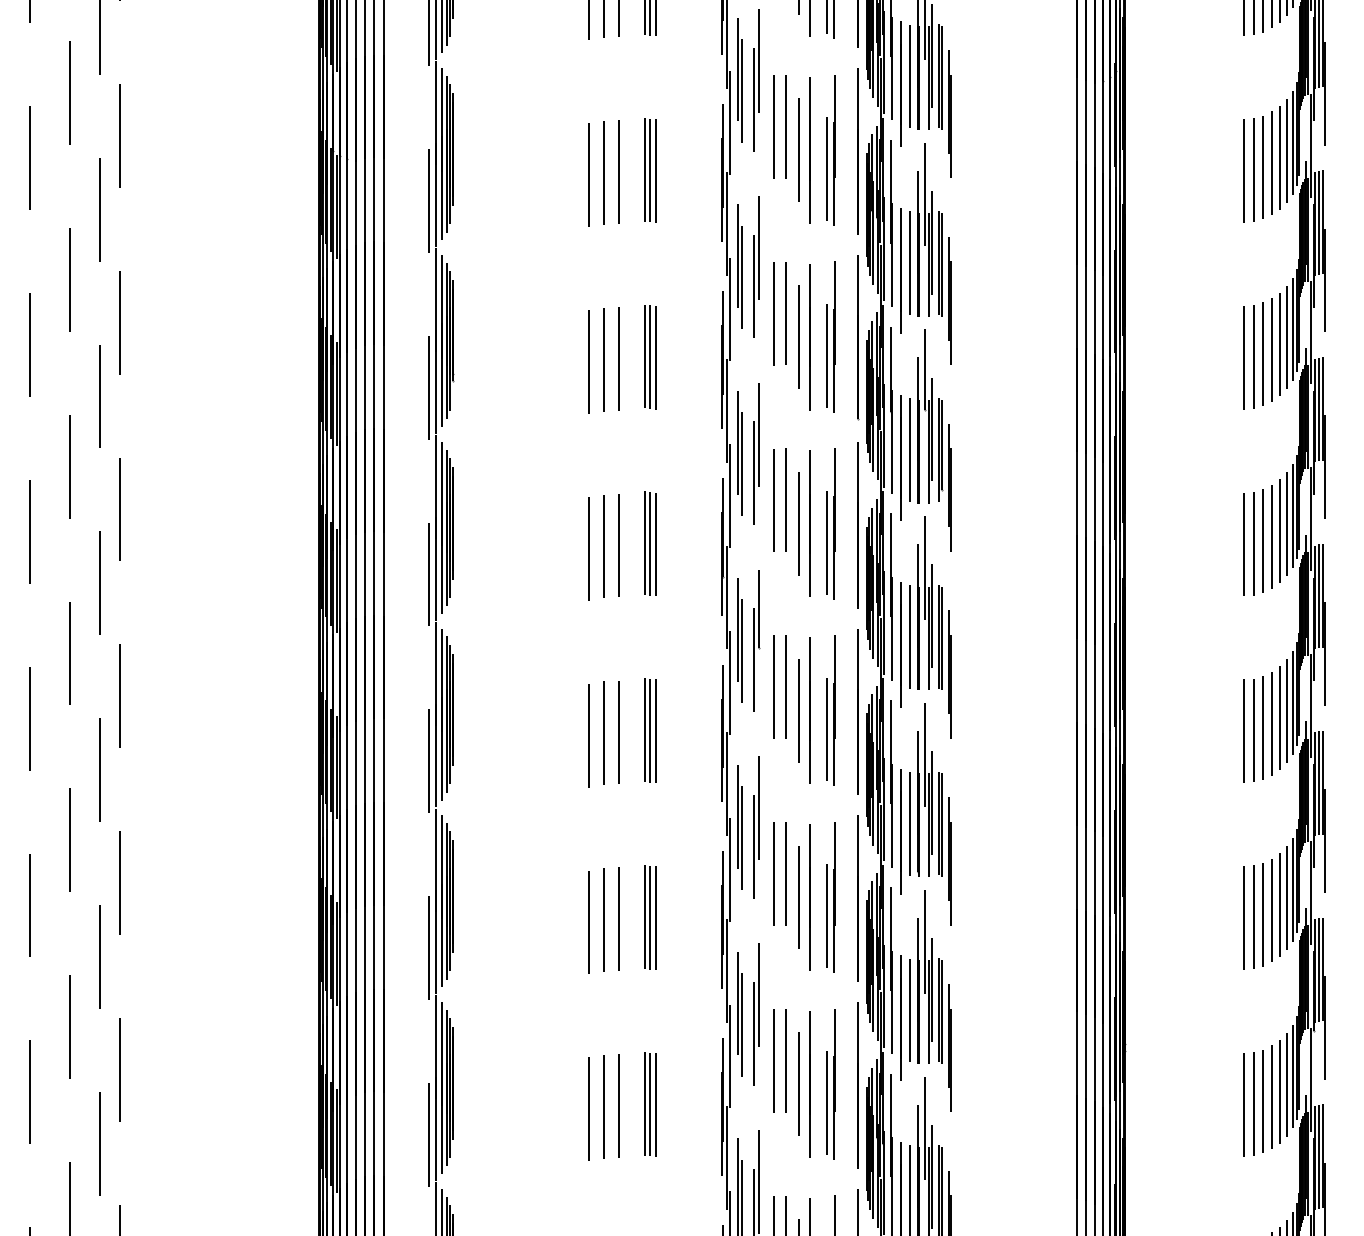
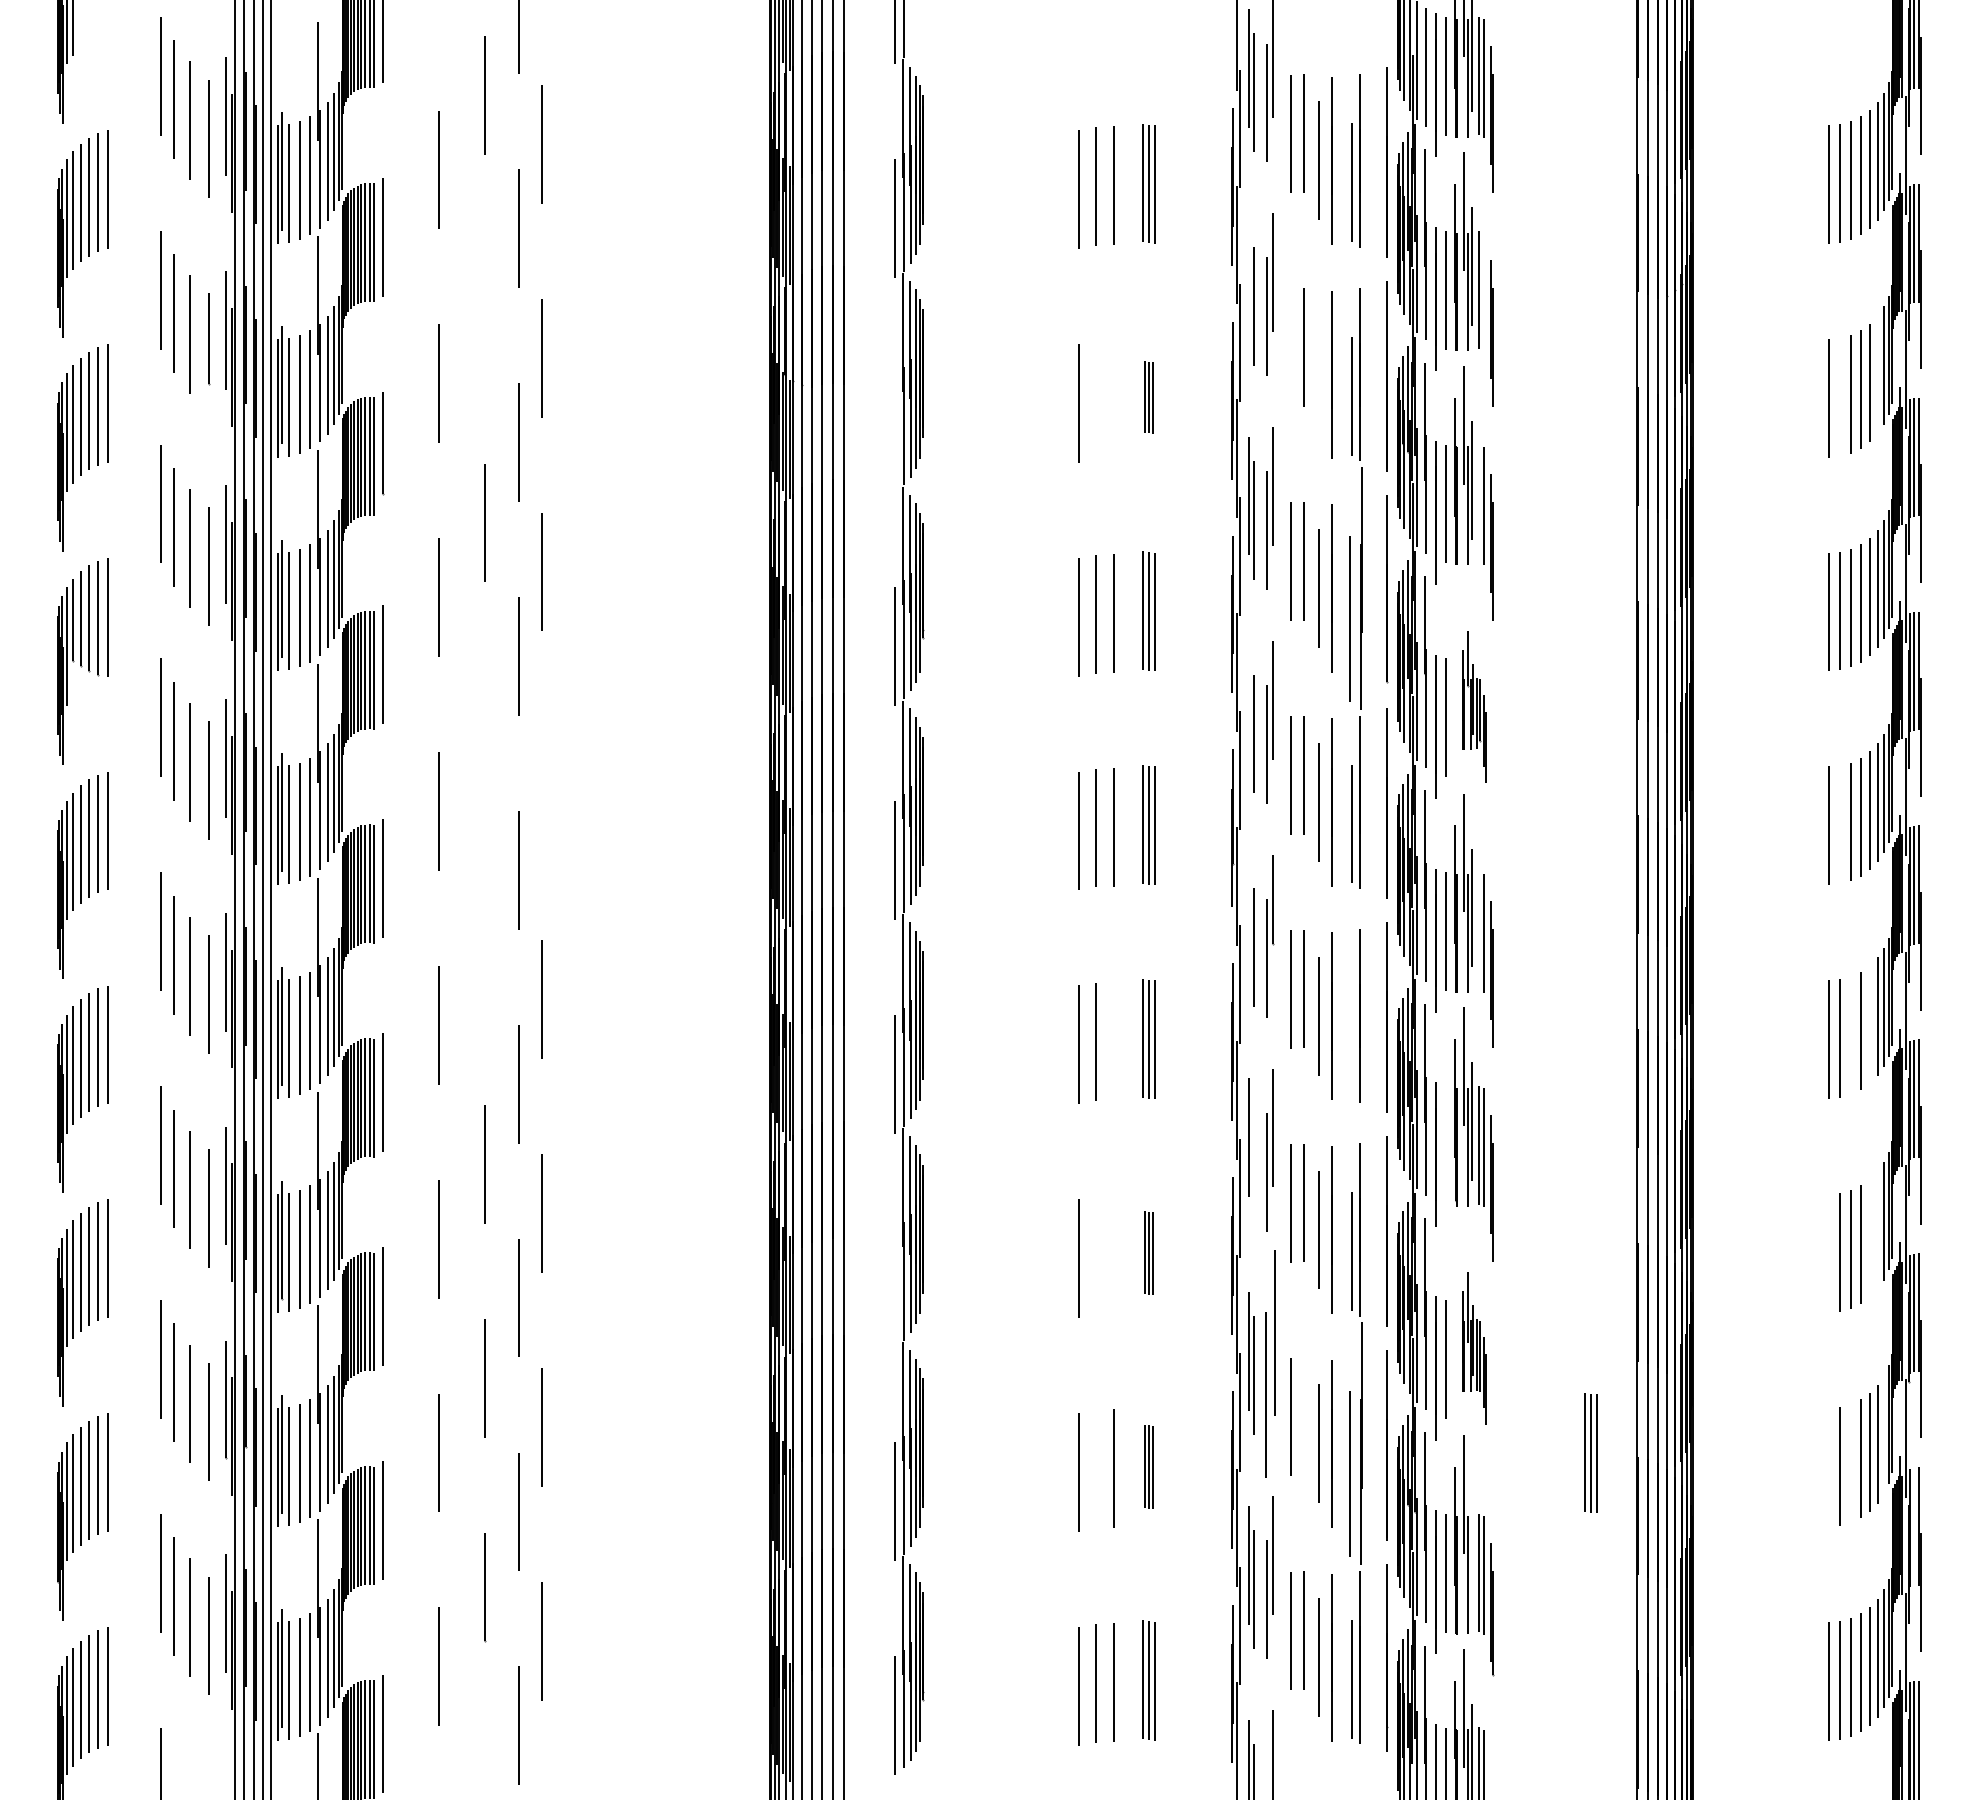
line: (738, 68) -> (1249, 281), removed
line: (942, 77) -> (1483, 291), removed
line: (69, 92) -> (484, 308), removed
line: (773, 126) -> (1290, 347), removed
line: (799, 150) -> (1319, 374), removed
line: (1287, 150) -> (1878, 374), removed
part: (649, 170) -> (1148, 397), size x0.6
line: (1253, 170) -> (1839, 397), removed
line: (603, 172) -> (1095, 400), removed
line: (619, 172) -> (1113, 399), removed
line: (428, 200) -> (895, 432), removed
line: (938, 262) -> (1479, 503), removed
part: (830, 337) -> (1355, 588), size x1.4
part: (933, 440) -> (1473, 706), size x0.6
line: (738, 442) -> (1249, 709), removed
line: (69, 466) -> (484, 736), removed
line: (119, 509) -> (541, 785), removed
line: (1253, 543) -> (1839, 824), removed
line: (738, 629) -> (1249, 923), removed
line: (938, 636) -> (1479, 931), removed
line: (69, 653) -> (484, 950), removed
line: (1279, 717) -> (1869, 1024), removed
line: (1263, 727) -> (1850, 1035), removed
line: (827, 729) -> (1351, 1037), removed
line: (619, 731) -> (1113, 1040), removed
line: (910, 823) -> (1446, 1145), removed
line: (741, 837) -> (1253, 1161), removed
line: (1287, 897) -> (1878, 1230), removed
line: (1279, 904) -> (1869, 1238), removed
part: (649, 917) -> (1148, 1252), size x0.7
line: (619, 918) -> (1113, 1254), removed
line: (1243, 918) -> (1828, 1253), removed
line: (604, 919) -> (1096, 1255), removed
line: (428, 947) -> (895, 1287), removed
part: (933, 1001) -> (1473, 1348), size x0.6
part: (755, 1014) -> (1269, 1363), size x1.4
line: (786, 1060) -> (1304, 1416), removed
line: (1292, 1076) -> (1884, 1434), removed
part: (830, 1083) -> (1355, 1443), size x1.4
part: (1035, 1091) -> (1590, 1452), added
line: (1263, 1101) -> (1850, 1463), removed
part: (649, 1104) -> (1148, 1466), size x0.7
line: (1243, 1104) -> (1828, 1467), removed
line: (603, 1106) -> (1095, 1469), removed
line: (1318, 1156) -> (1914, 1526), removed
line: (931, 1176) -> (1471, 1549), removed

